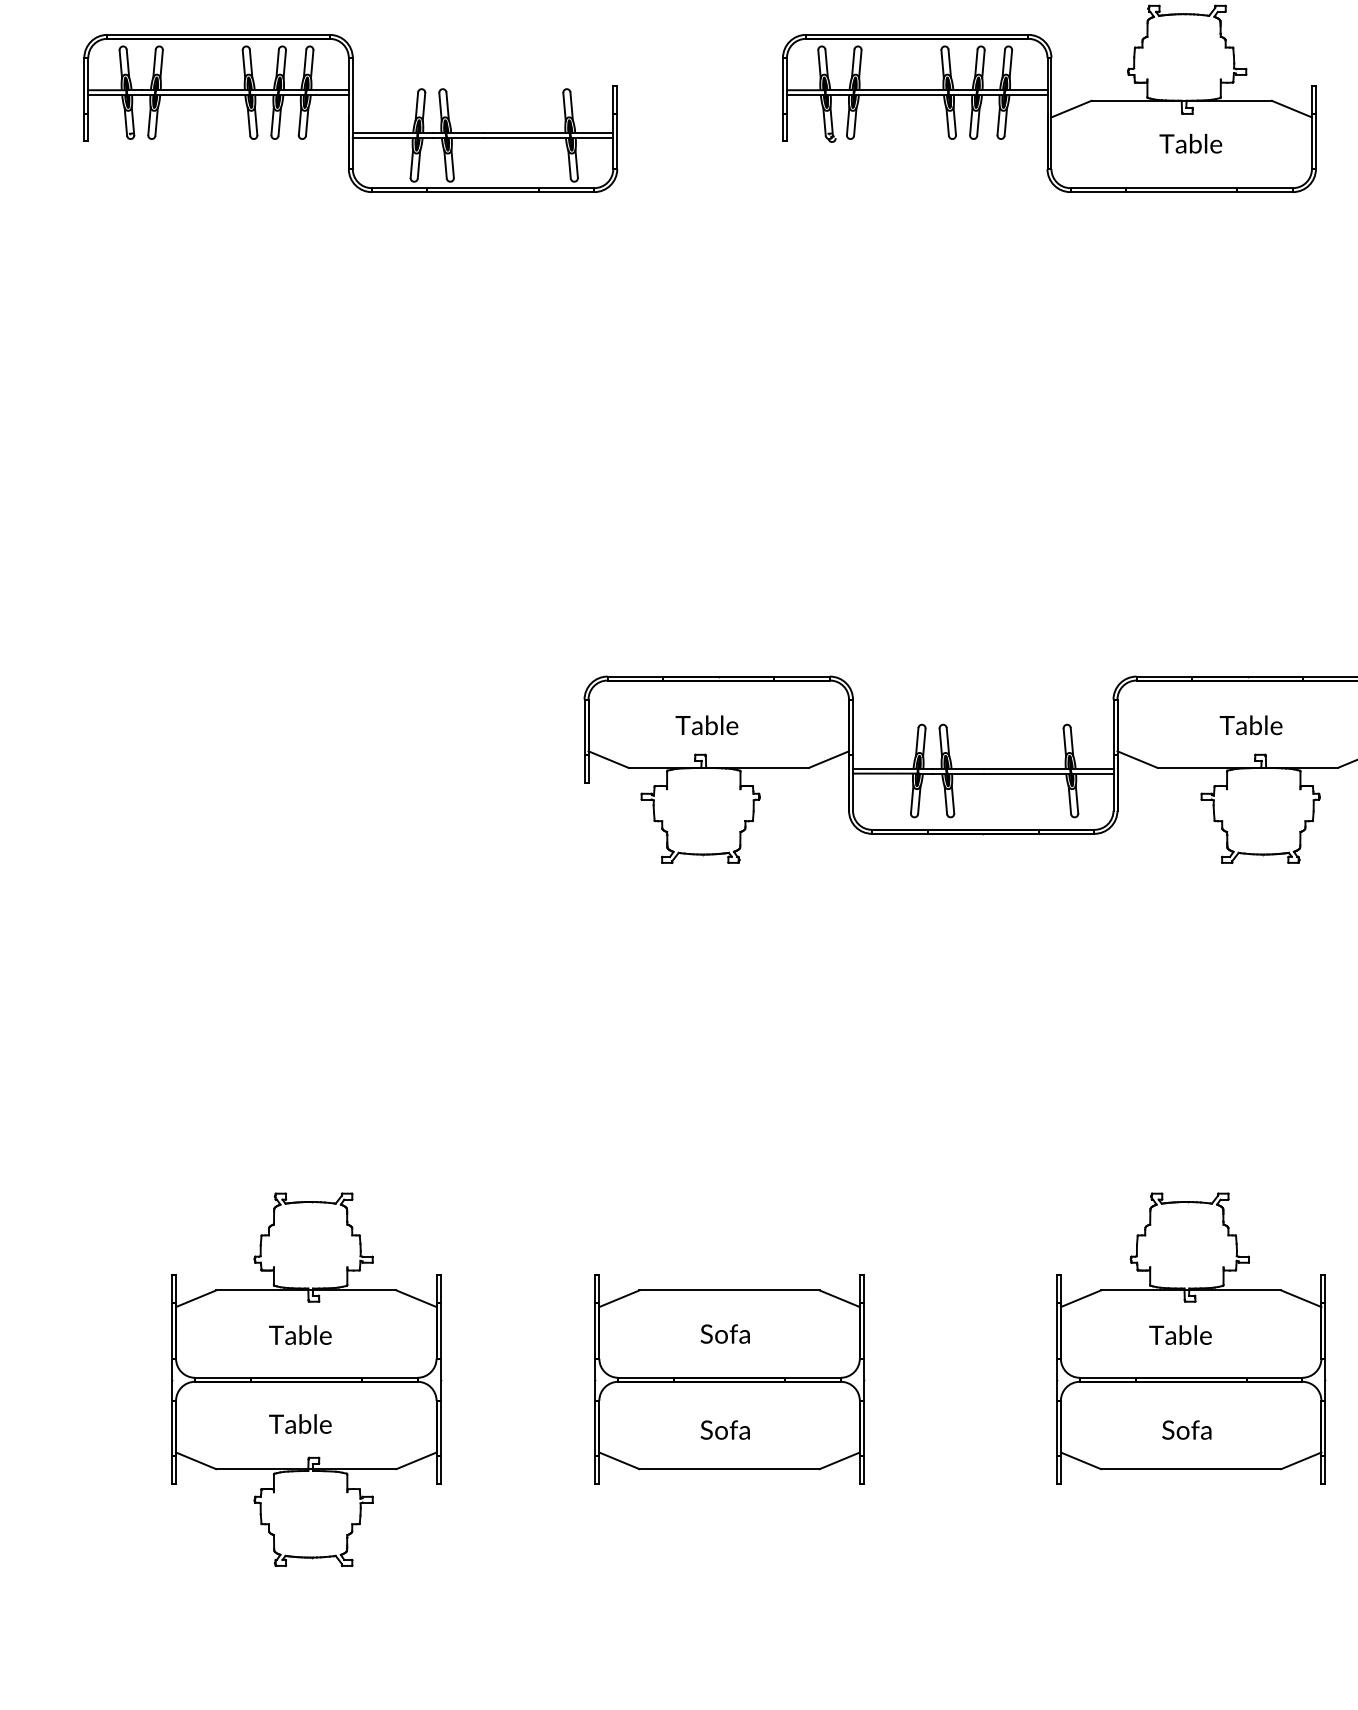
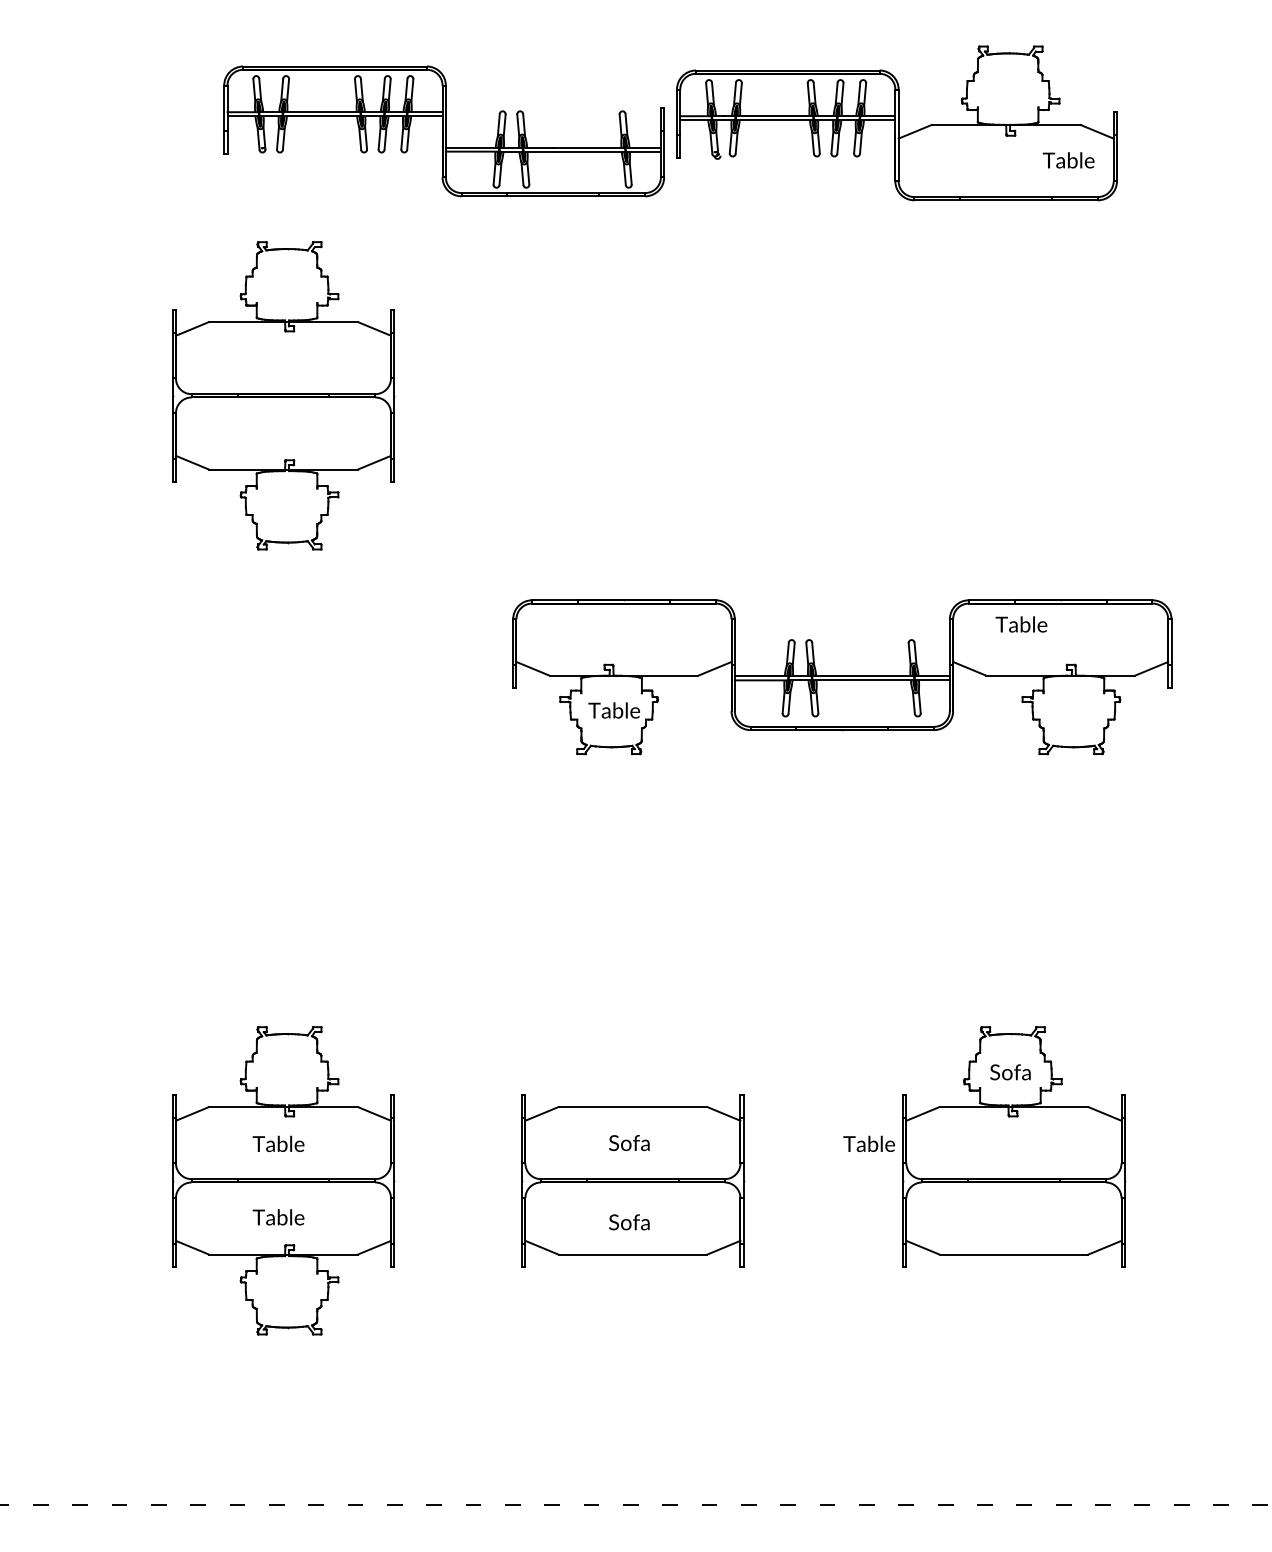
part: (349, 113) -> (443, 131), moved
text: (1190, 143) -> (1068, 160), moved
part: (306, 428) -> (283, 395), added
text: (706, 725) -> (613, 710), moved
text: (1251, 725) -> (1021, 624), moved
text: (1179, 1334) -> (868, 1143), moved
text: (1186, 1430) -> (1010, 1072), moved

